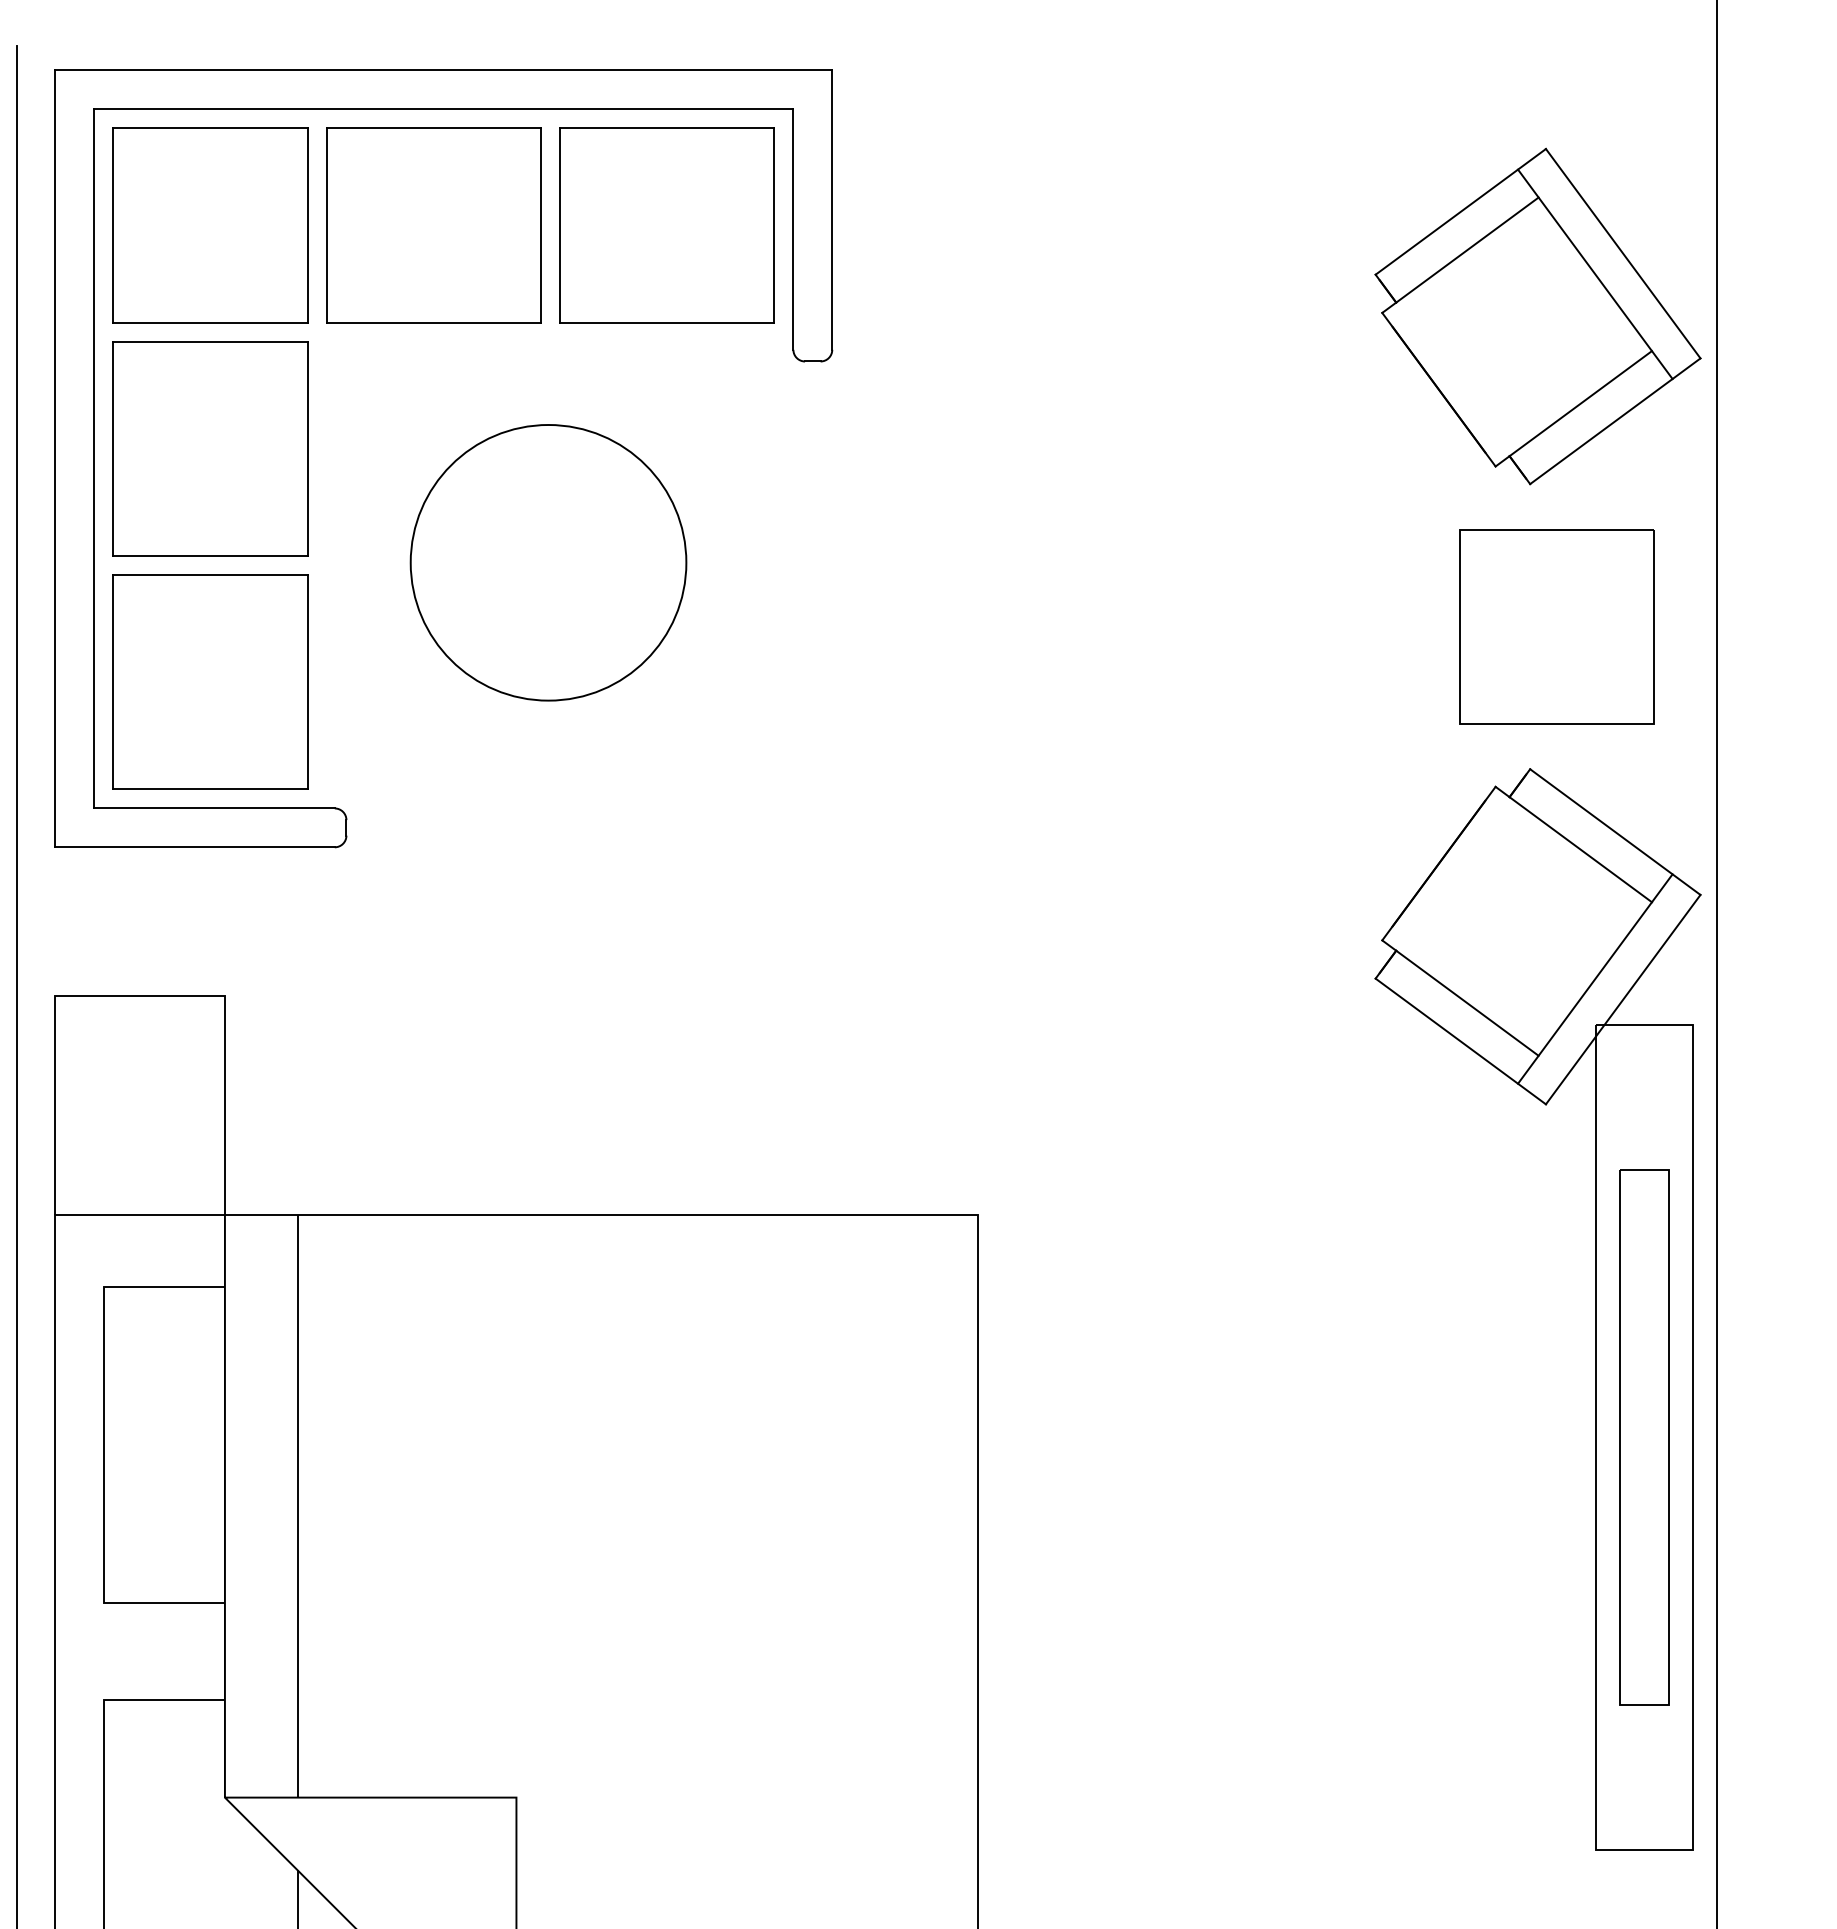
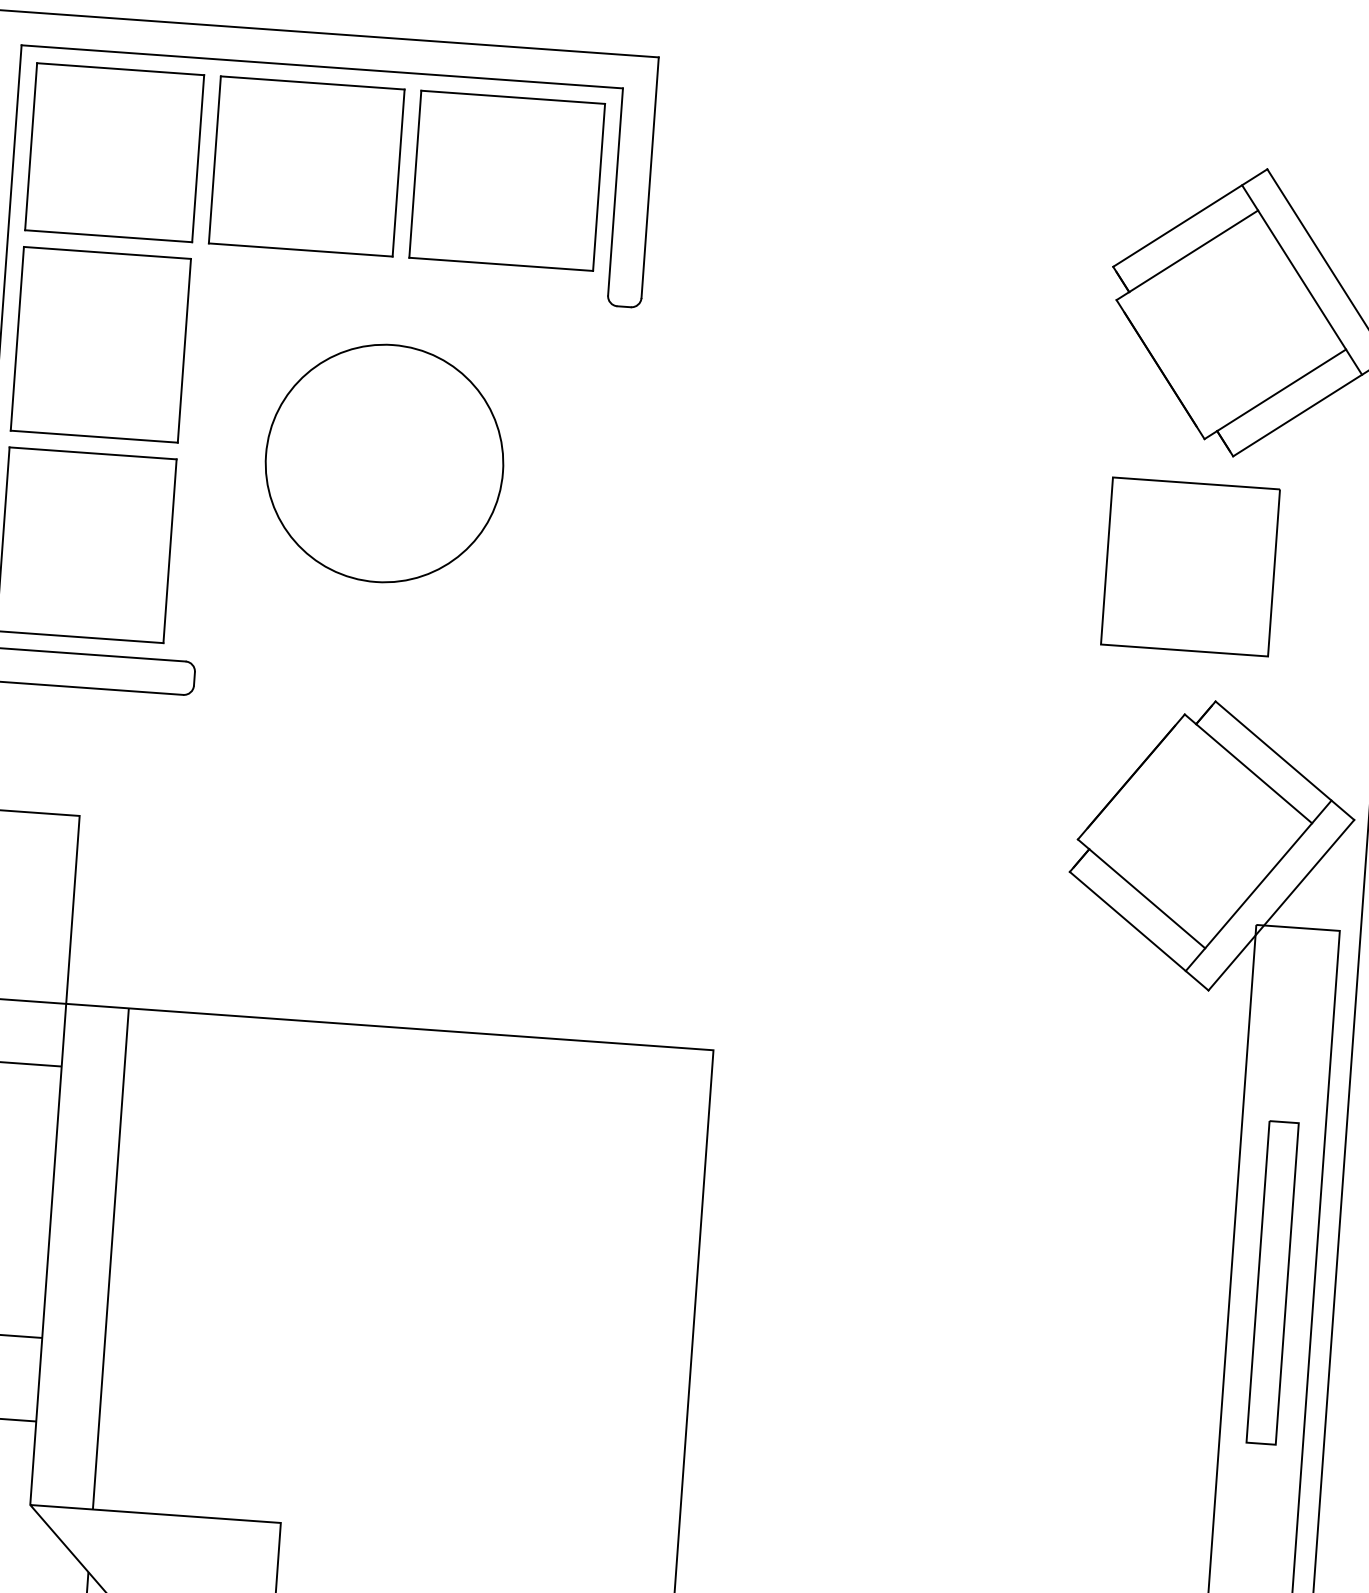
part: (1556, 626) -> (1190, 566), moved
part: (1644, 1437) -> (1272, 1282), size x0.7

